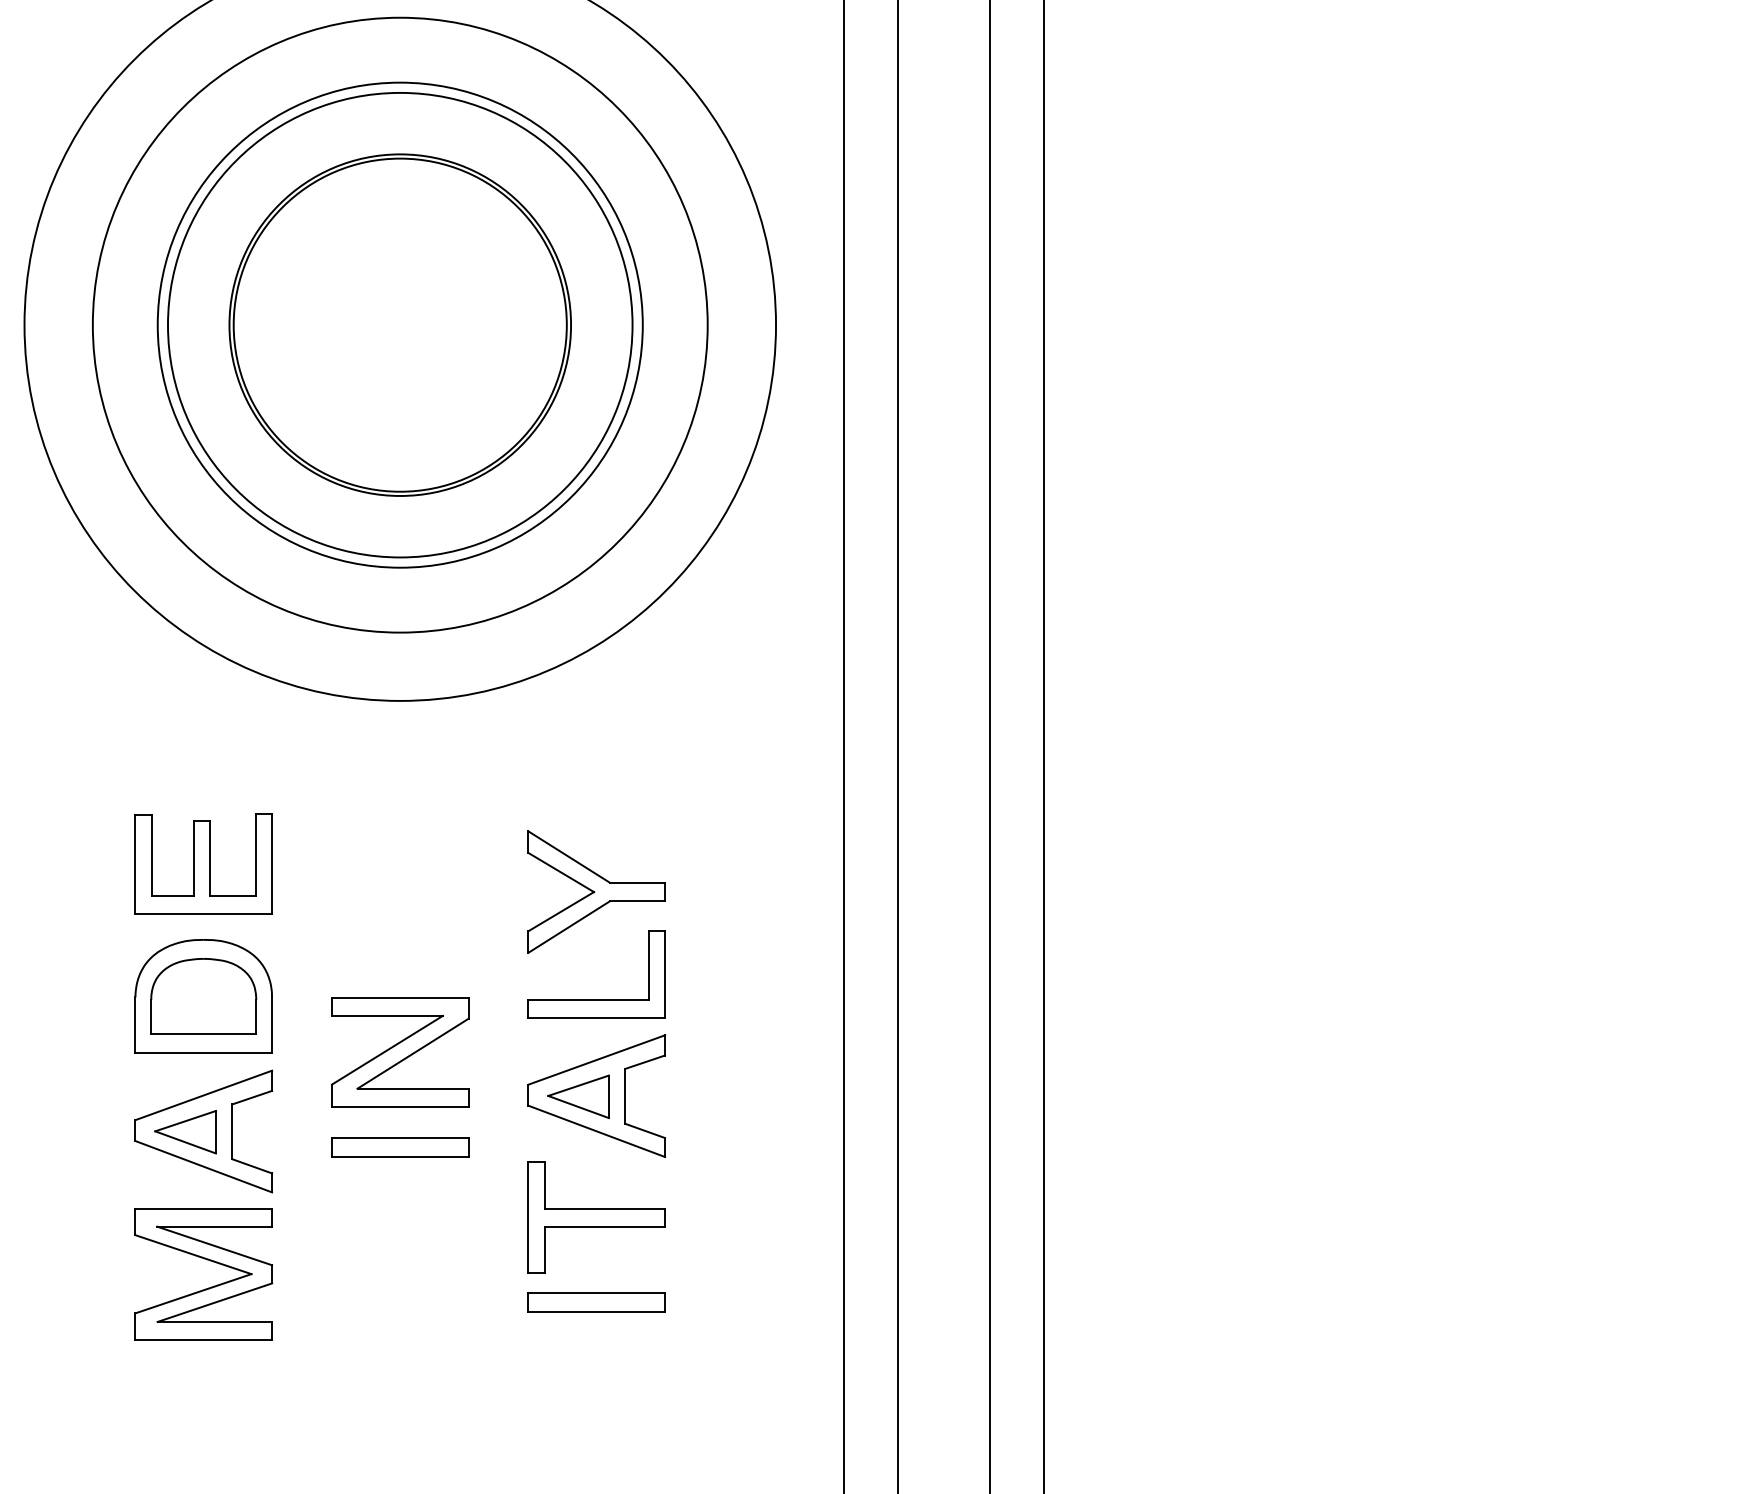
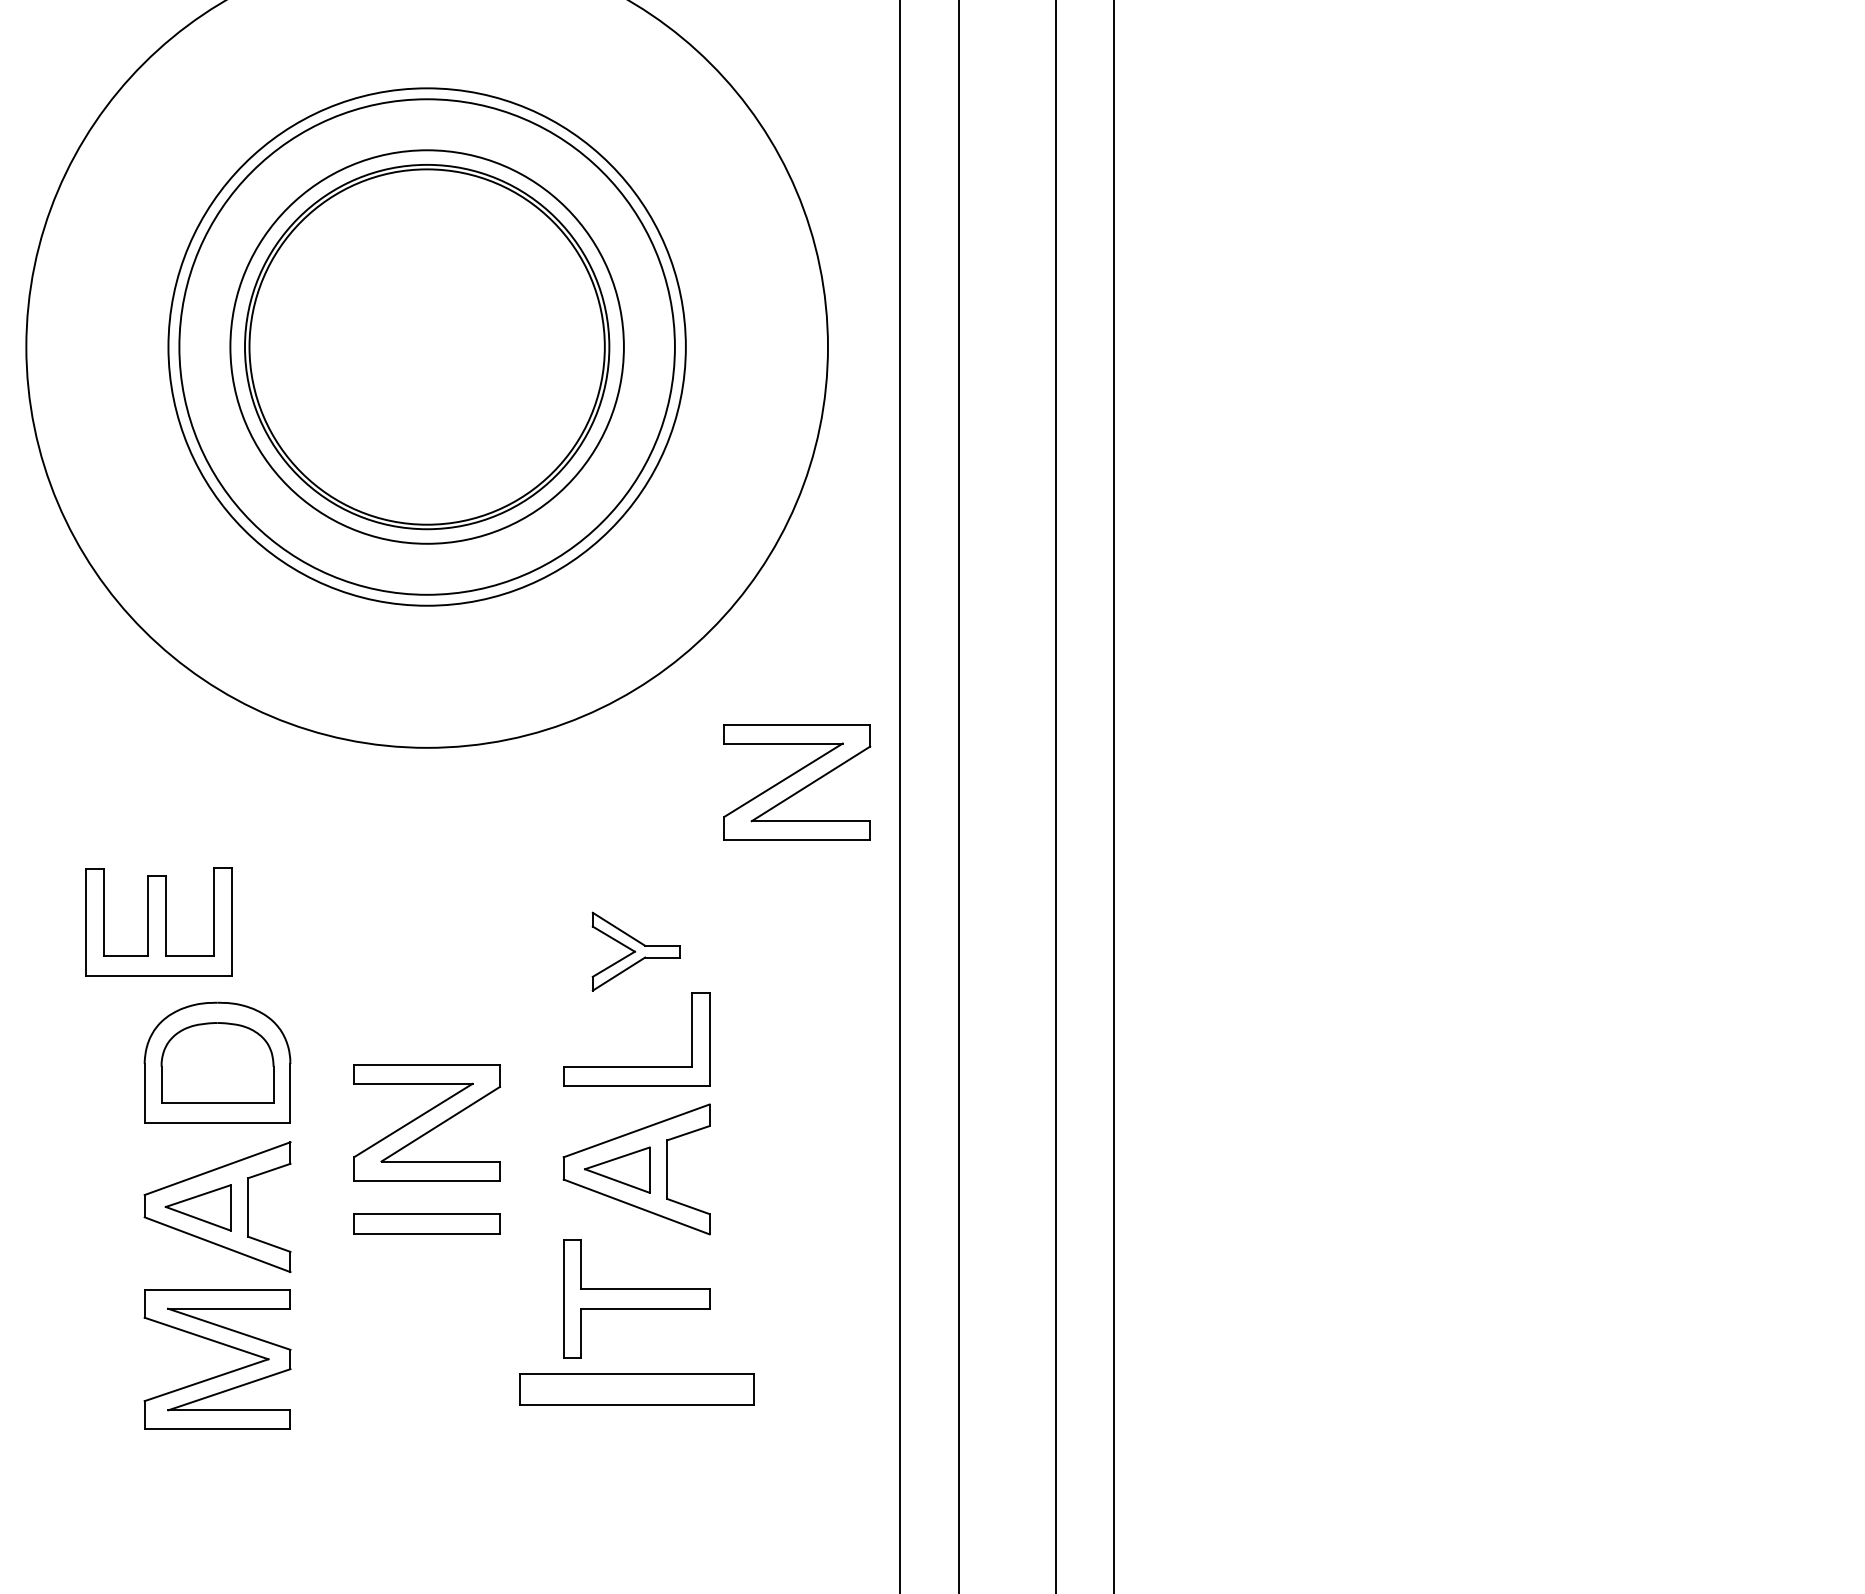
circle: (399, 324) -> (426, 346), size x0.6
part: (746, 733) -> (796, 782), added
part: (203, 863) -> (158, 921), moved
part: (596, 891) -> (636, 951), size x0.6
part: (596, 1302) -> (636, 1389), size x1.6

